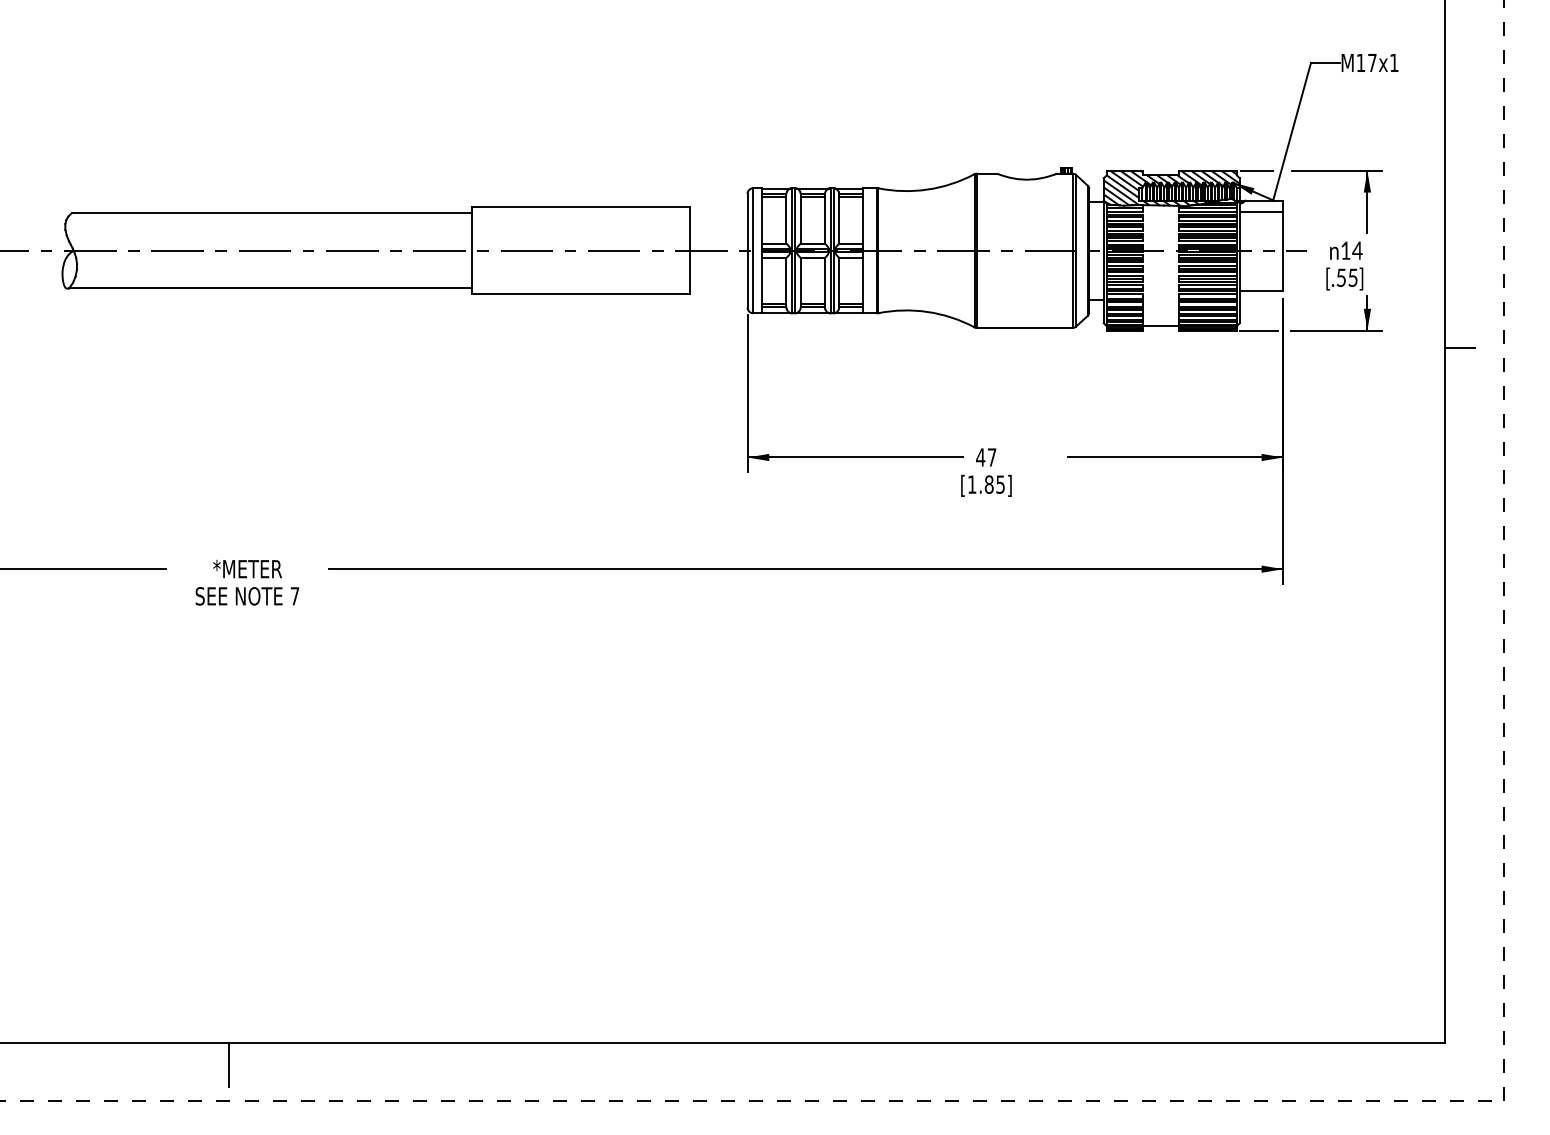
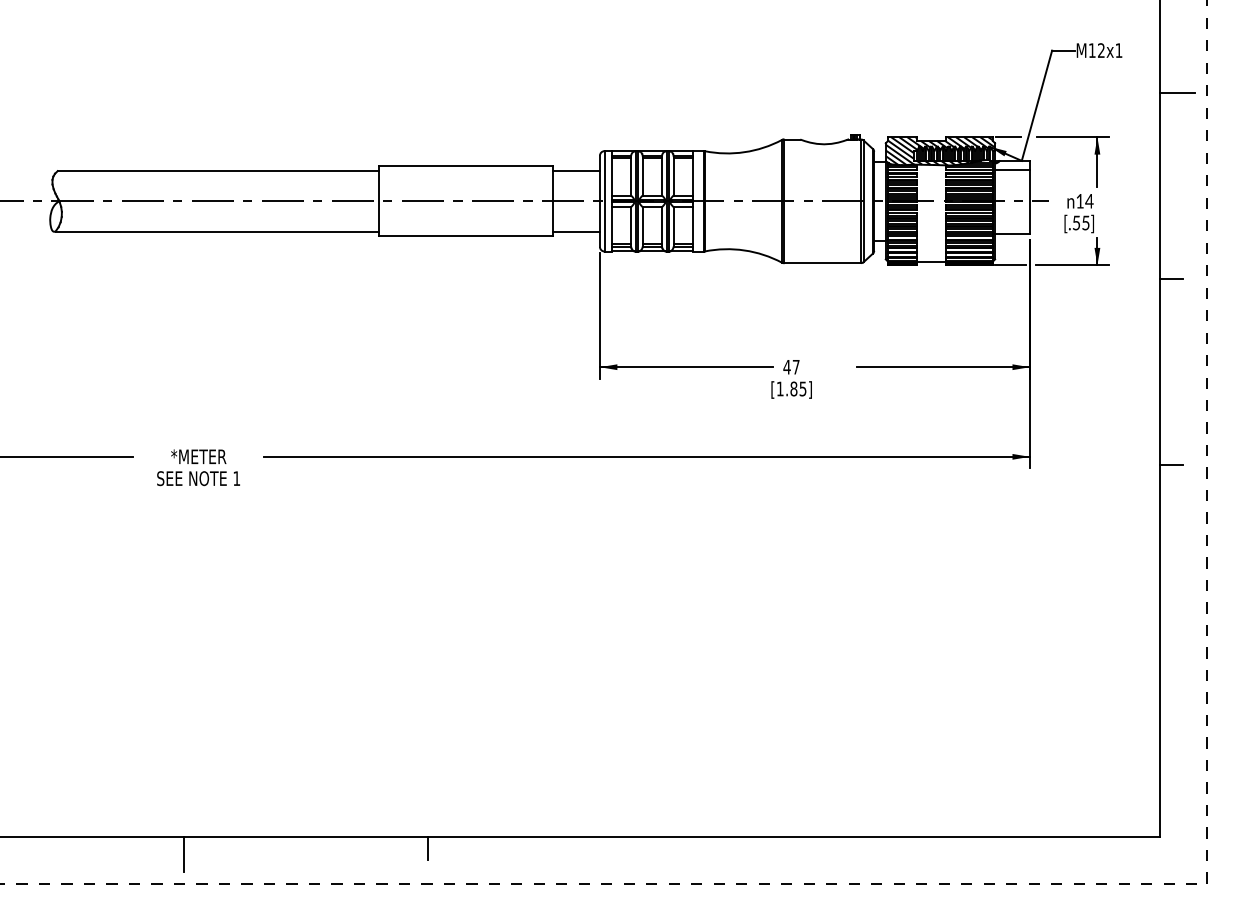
text: (1372, 62) -> (1101, 50), M17x1 -> M12x1
line: (1467, 116) -> (1177, 93), added
line: (718, 213) -> (576, 171), added
line: (718, 288) -> (576, 231), added
line: (1459, 579) -> (1171, 465), added
text: (294, 596) -> (236, 478), 7 -> 1
line: (533, 1057) -> (428, 848), added

